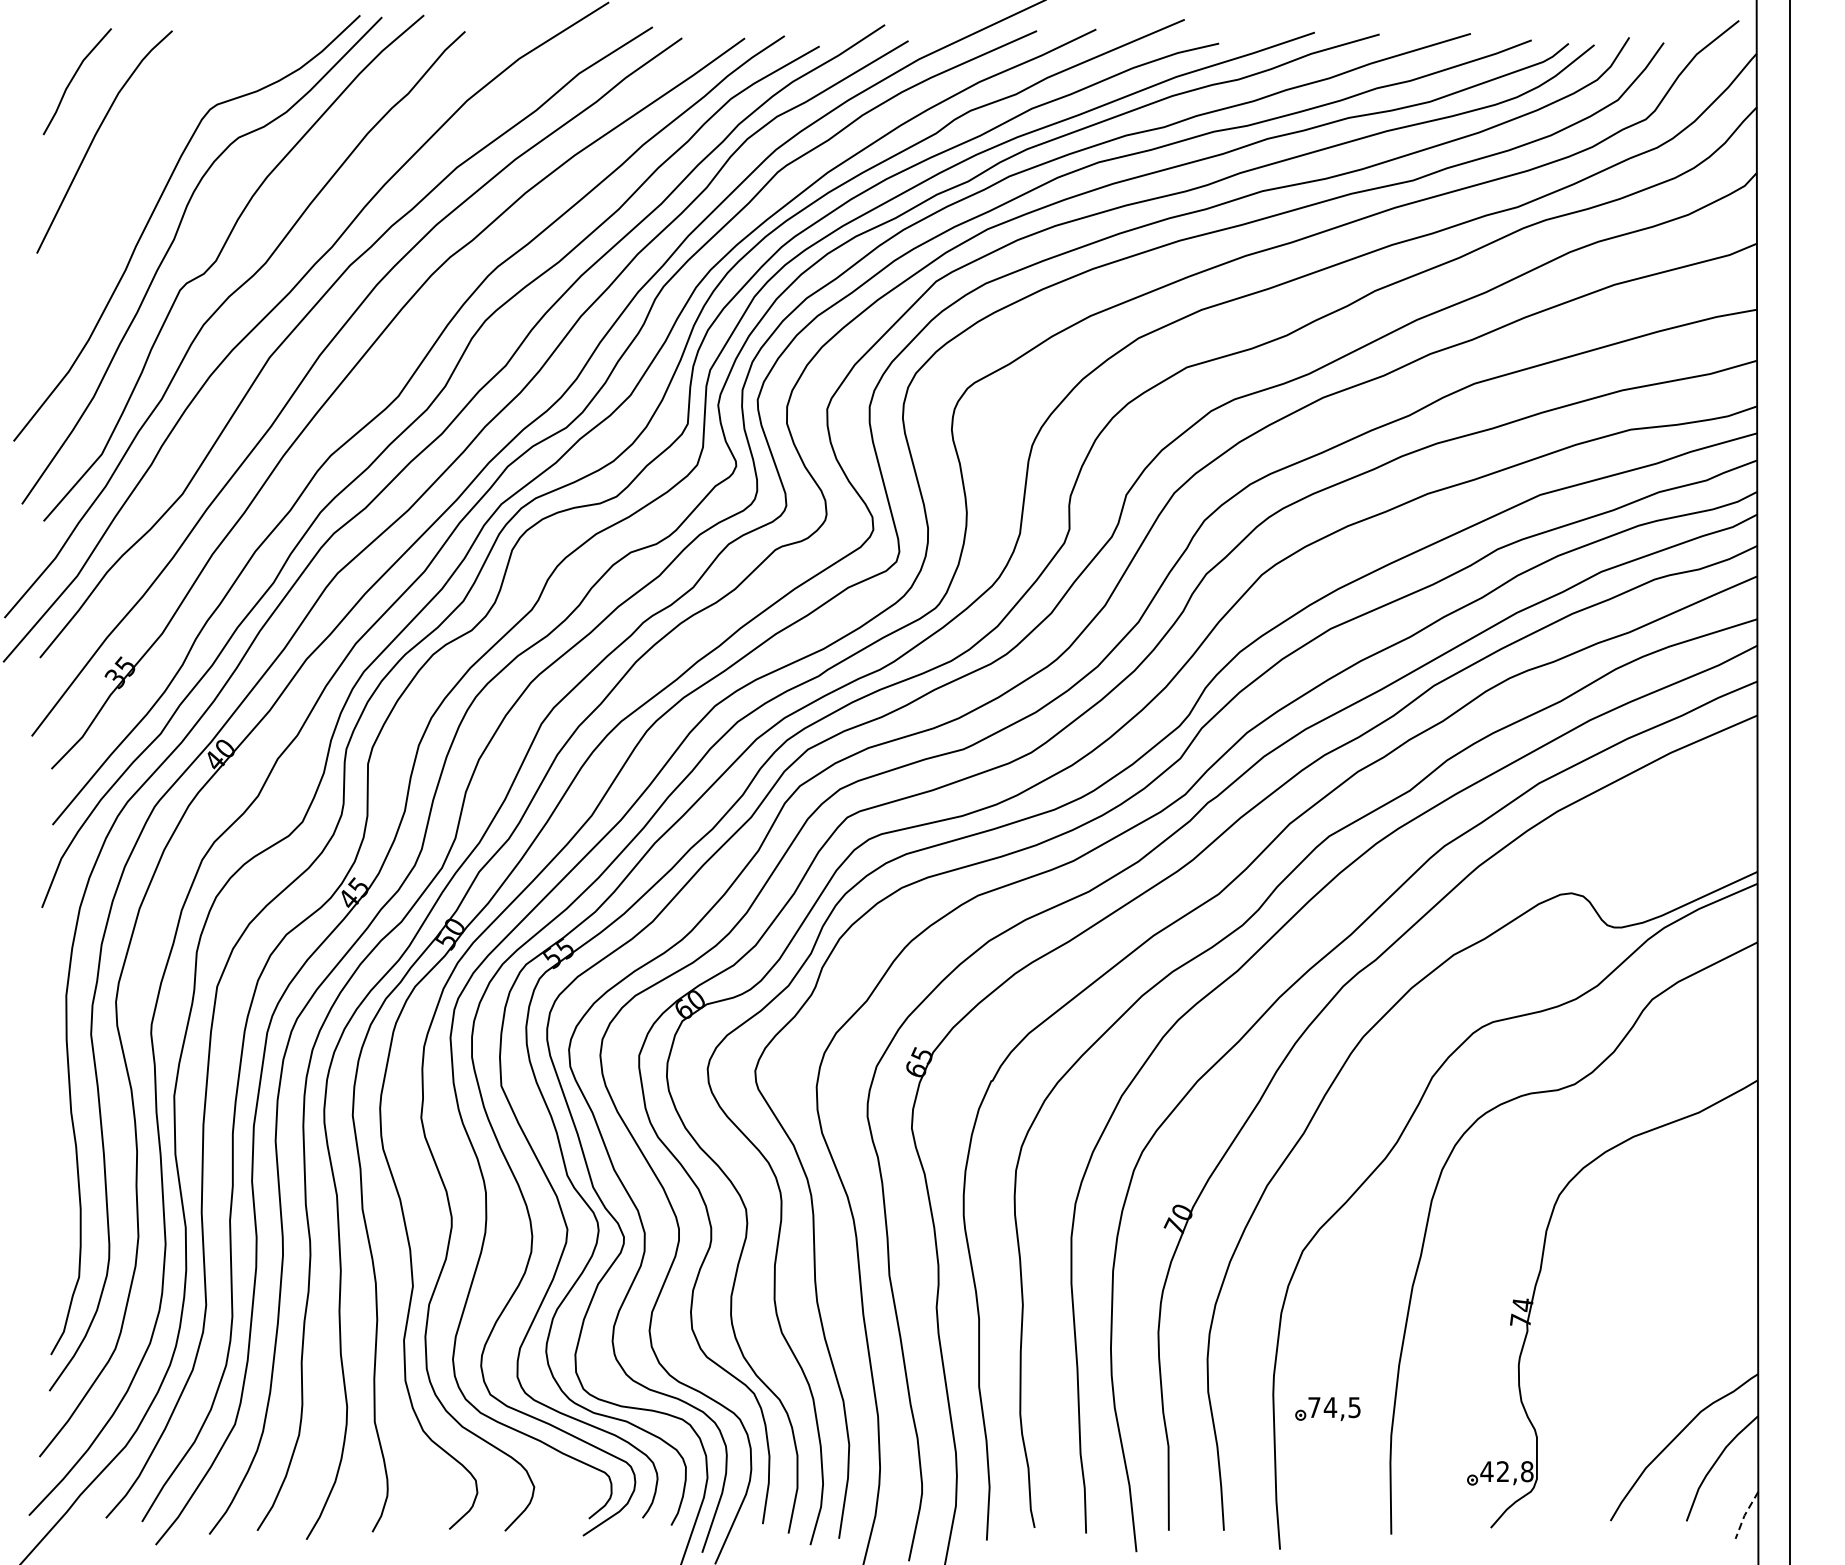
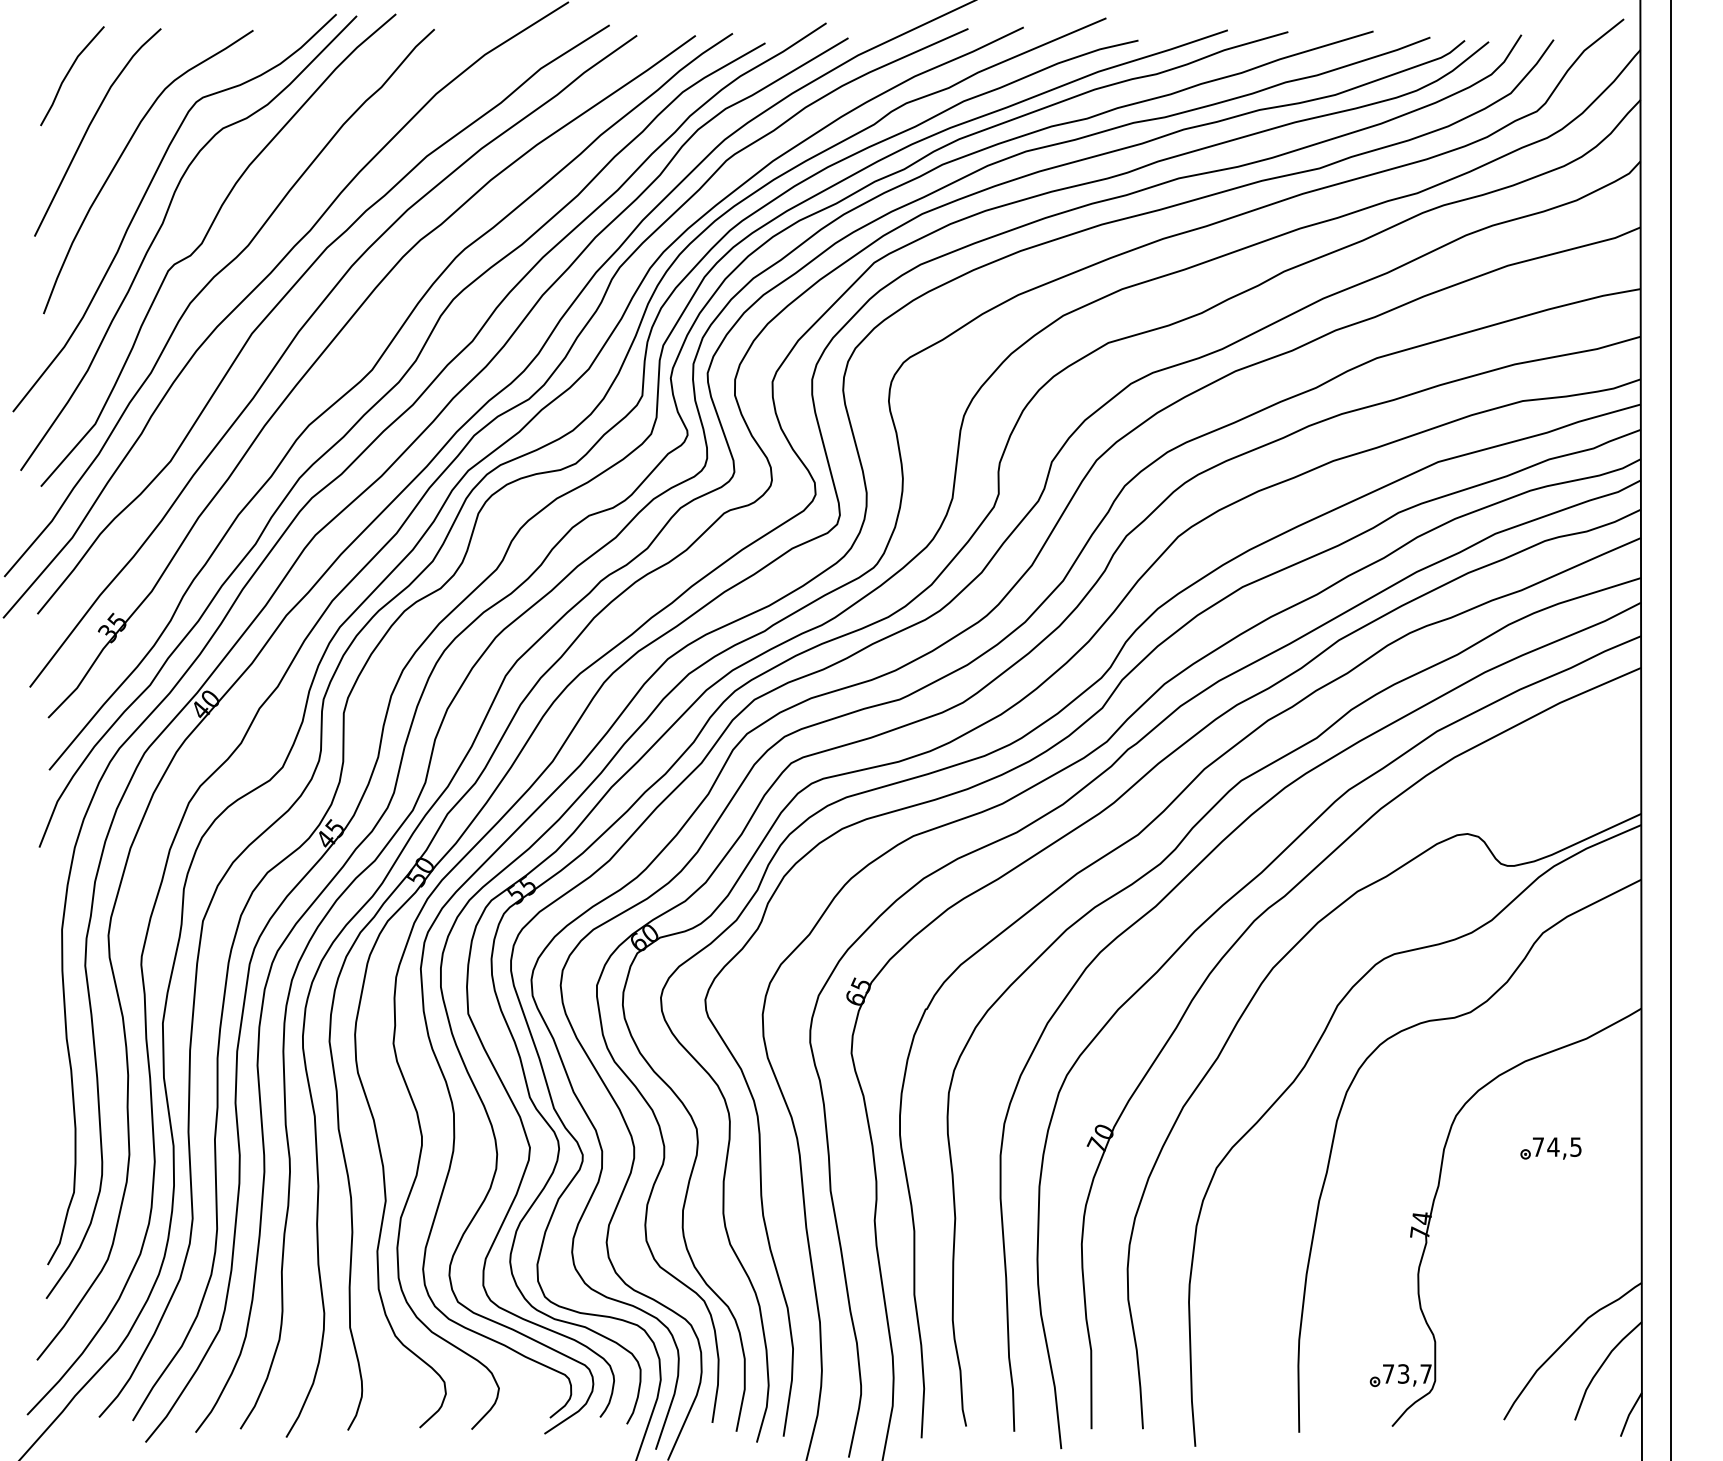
curve: (129, 168) -> (121, 157), added
part: (1327, 1409) -> (1550, 1148), moved
text: (1507, 1471) -> (1407, 1373), 42,8 -> 73,7
line: (1745, 1516) -> (1629, 1415), dashed -> solid

